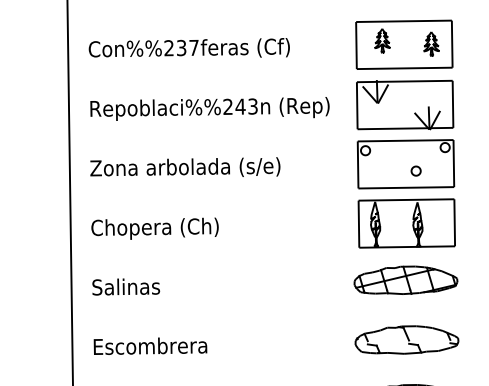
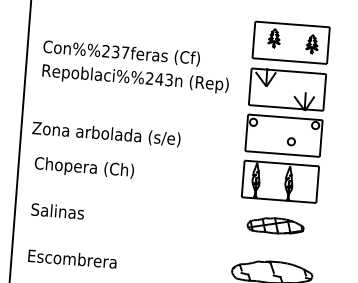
text: (188, 47) -> (121, 52), moved
text: (185, 166) -> (106, 133), moved
part: (405, 279) -> (275, 225), size x0.7

